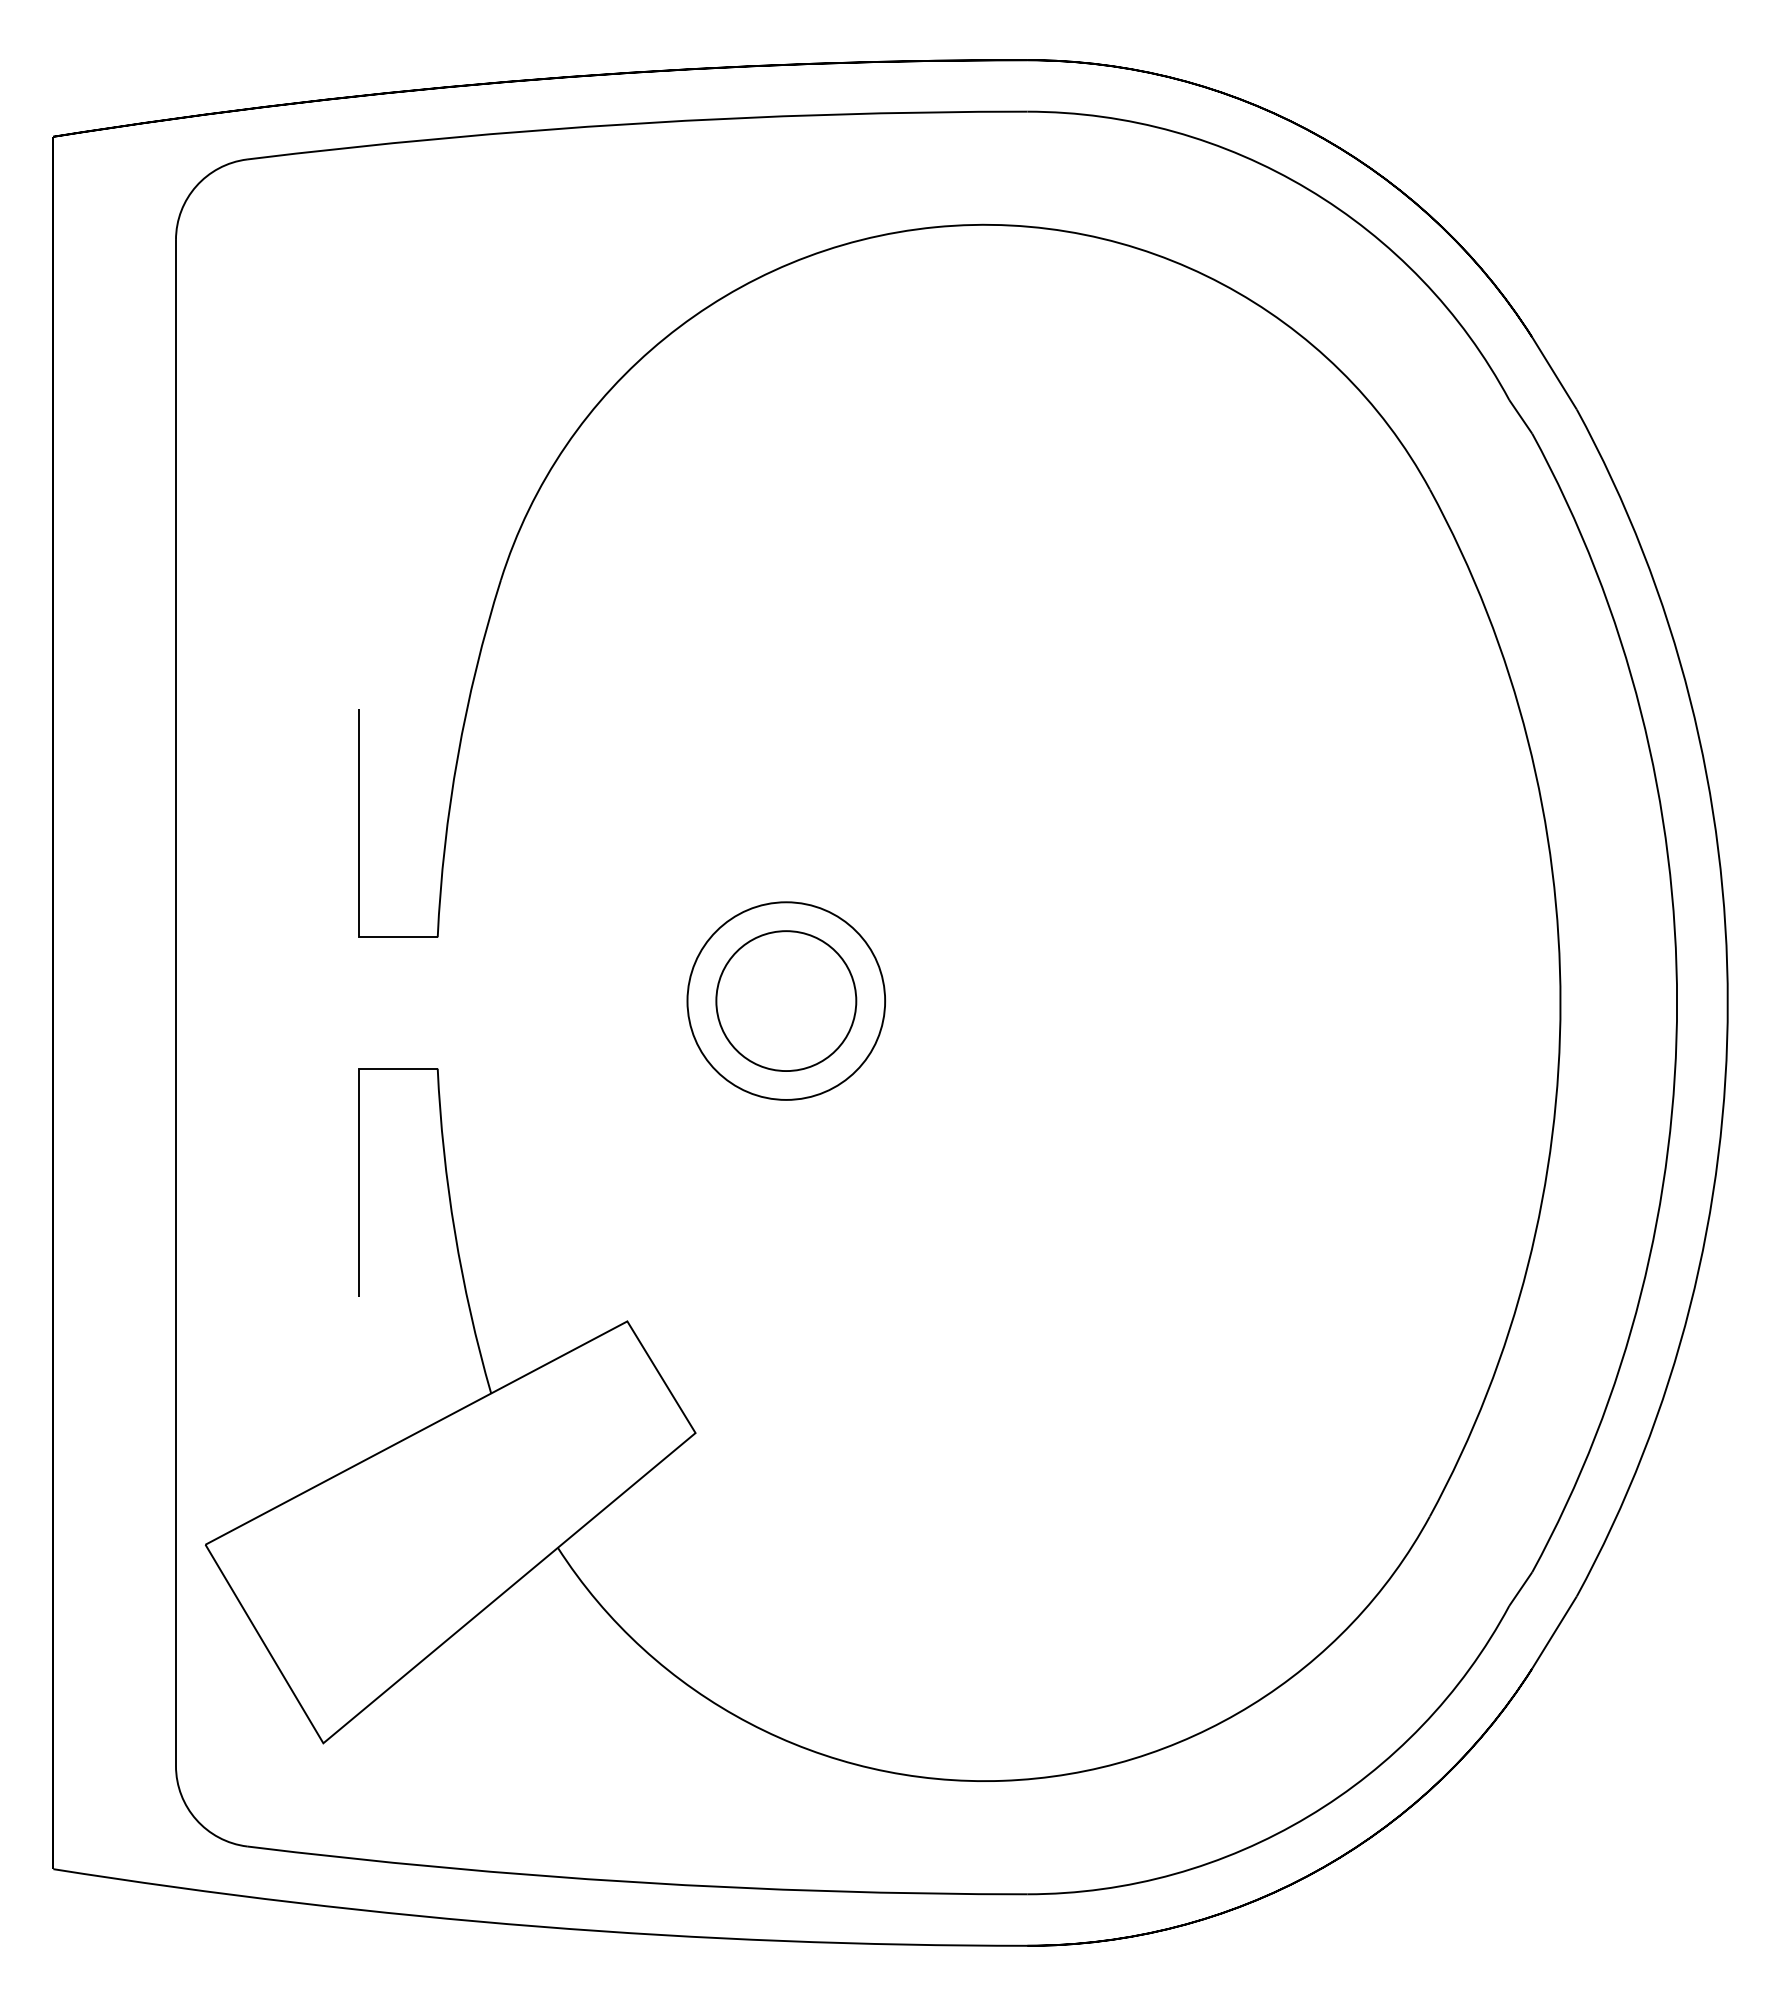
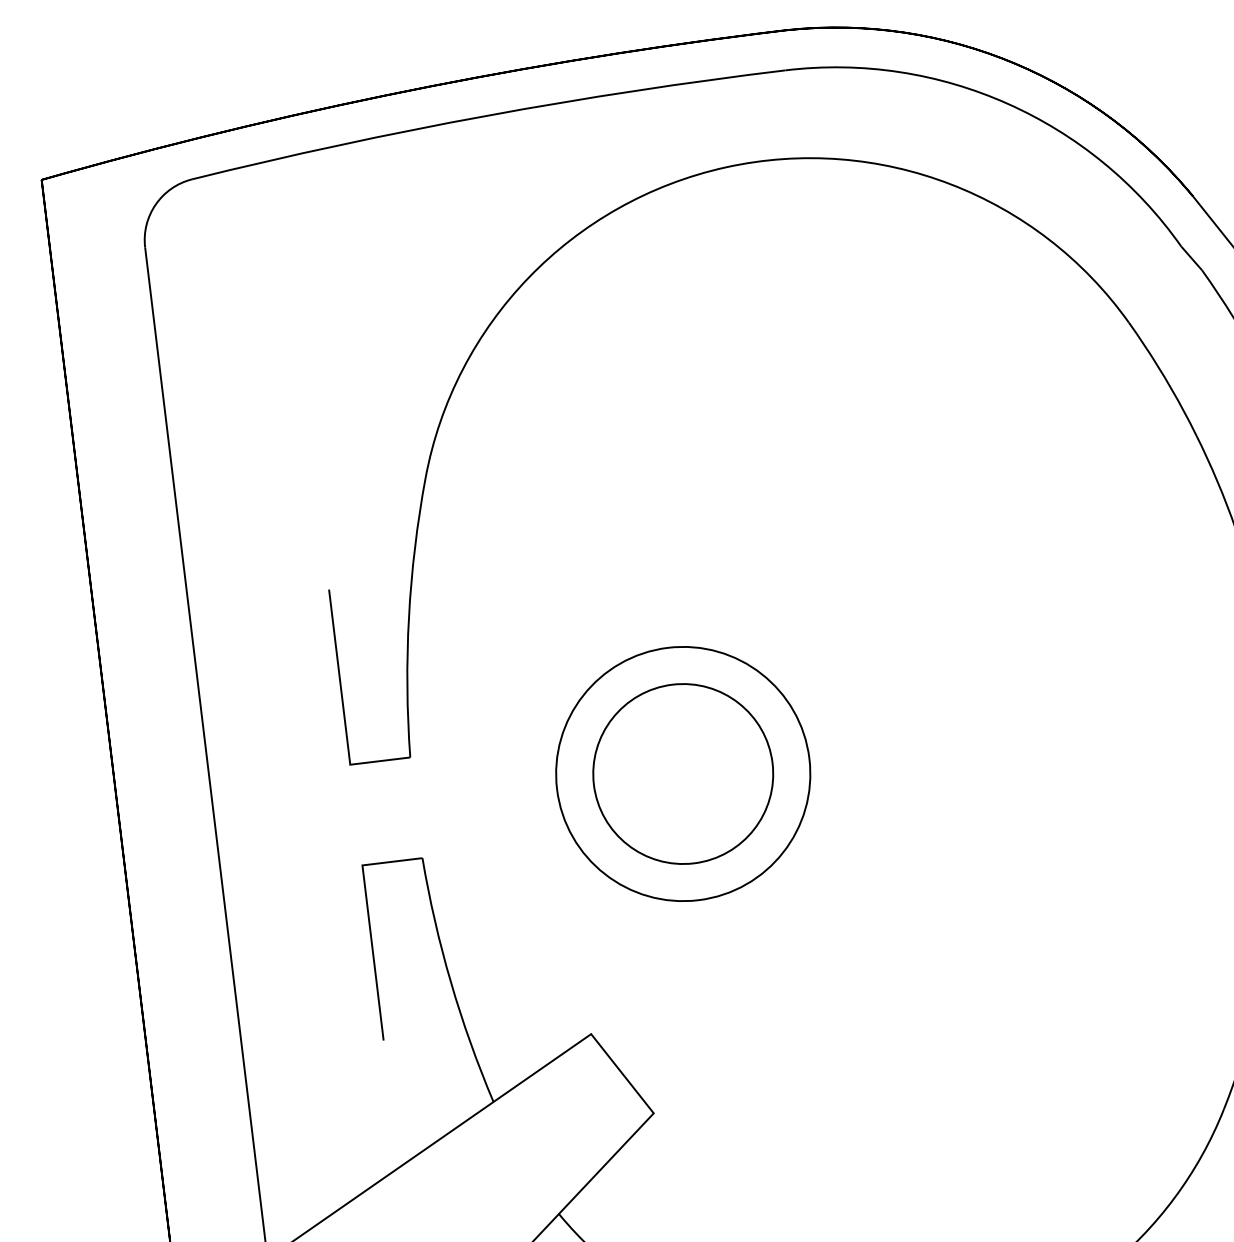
circle: (785, 1000) -> (682, 773), size x1.67
circle: (786, 1000) -> (683, 773), size x1.67

